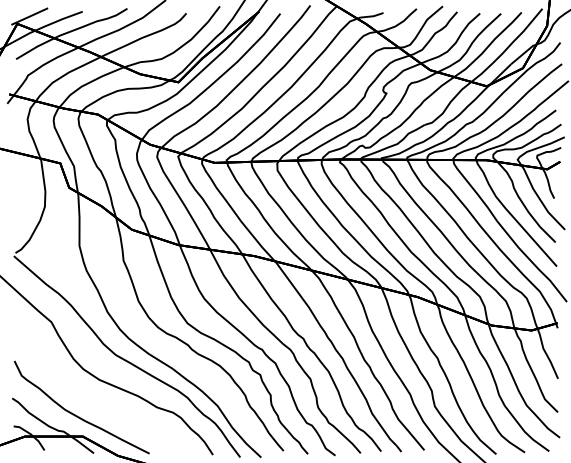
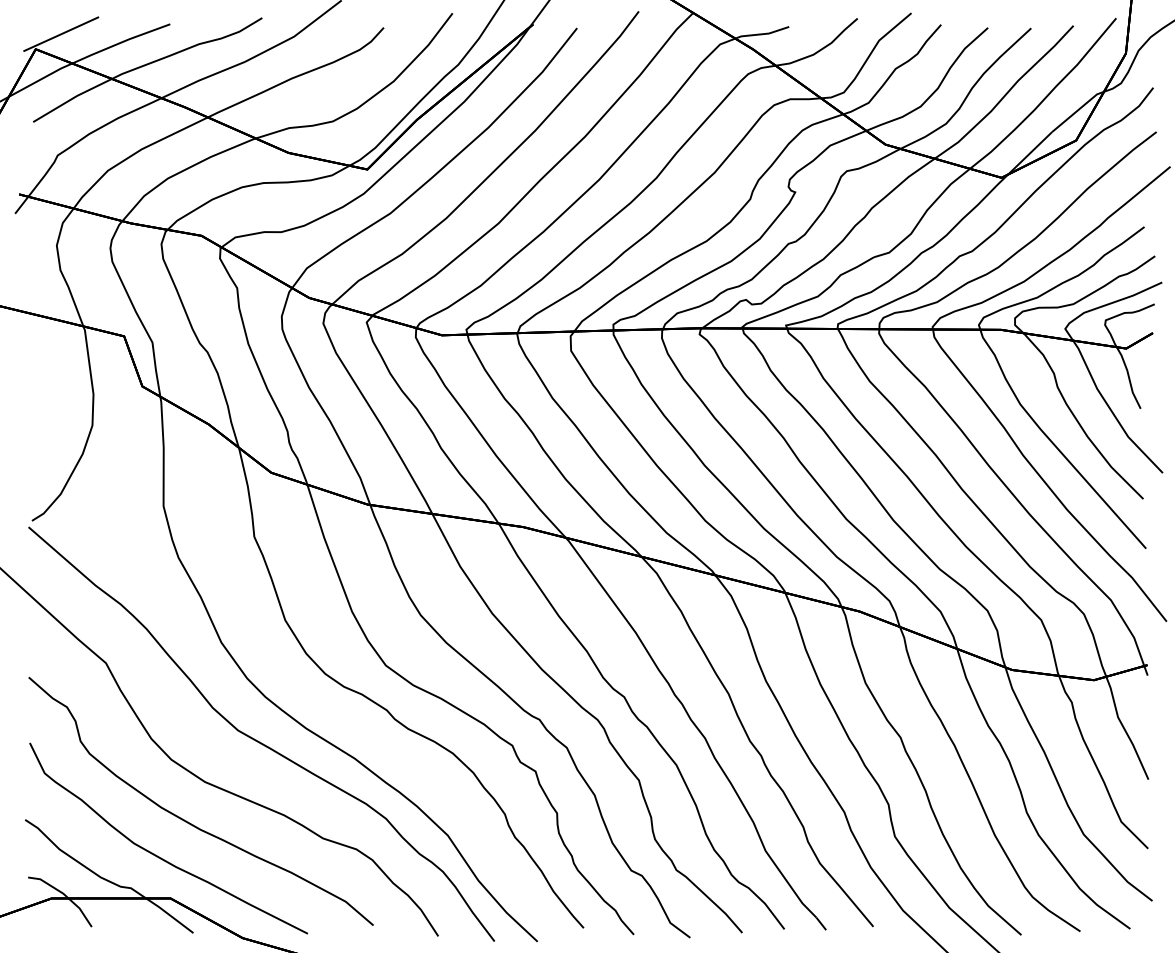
curve: (93, 399) -> (192, 822), added

